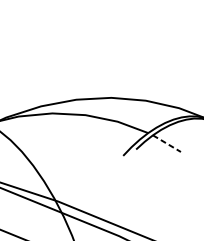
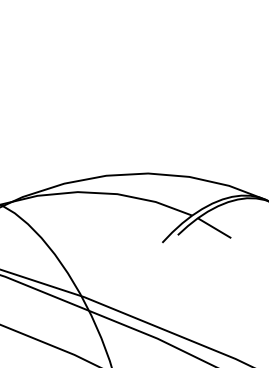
line: (166, 143) -> (214, 228), dashed -> solid

